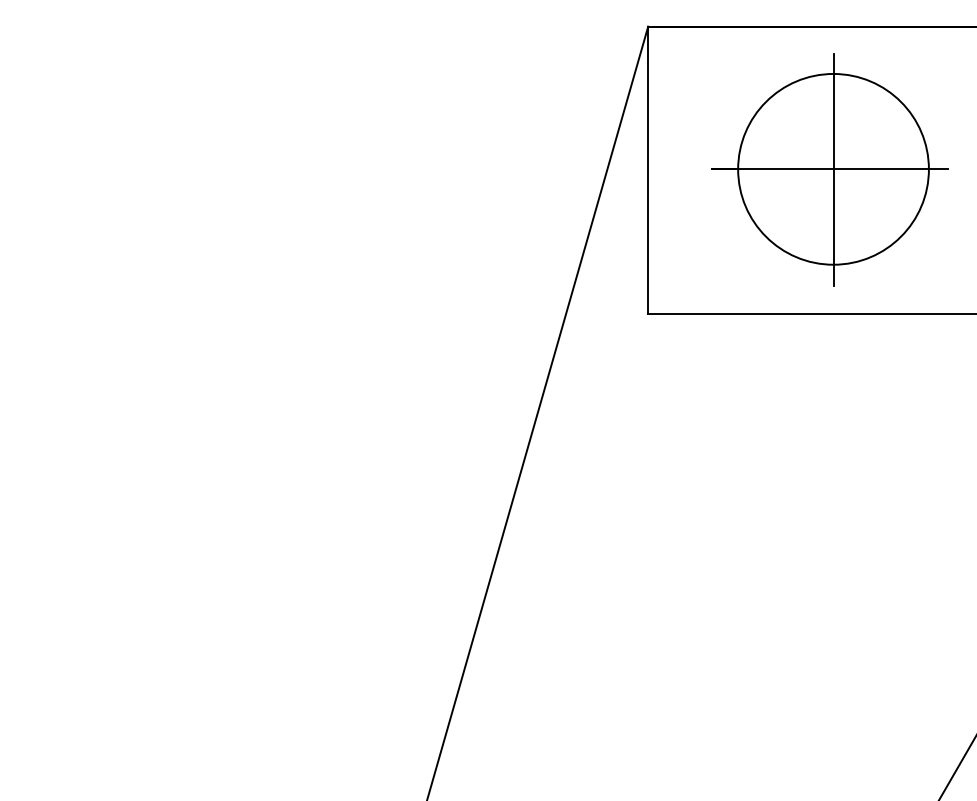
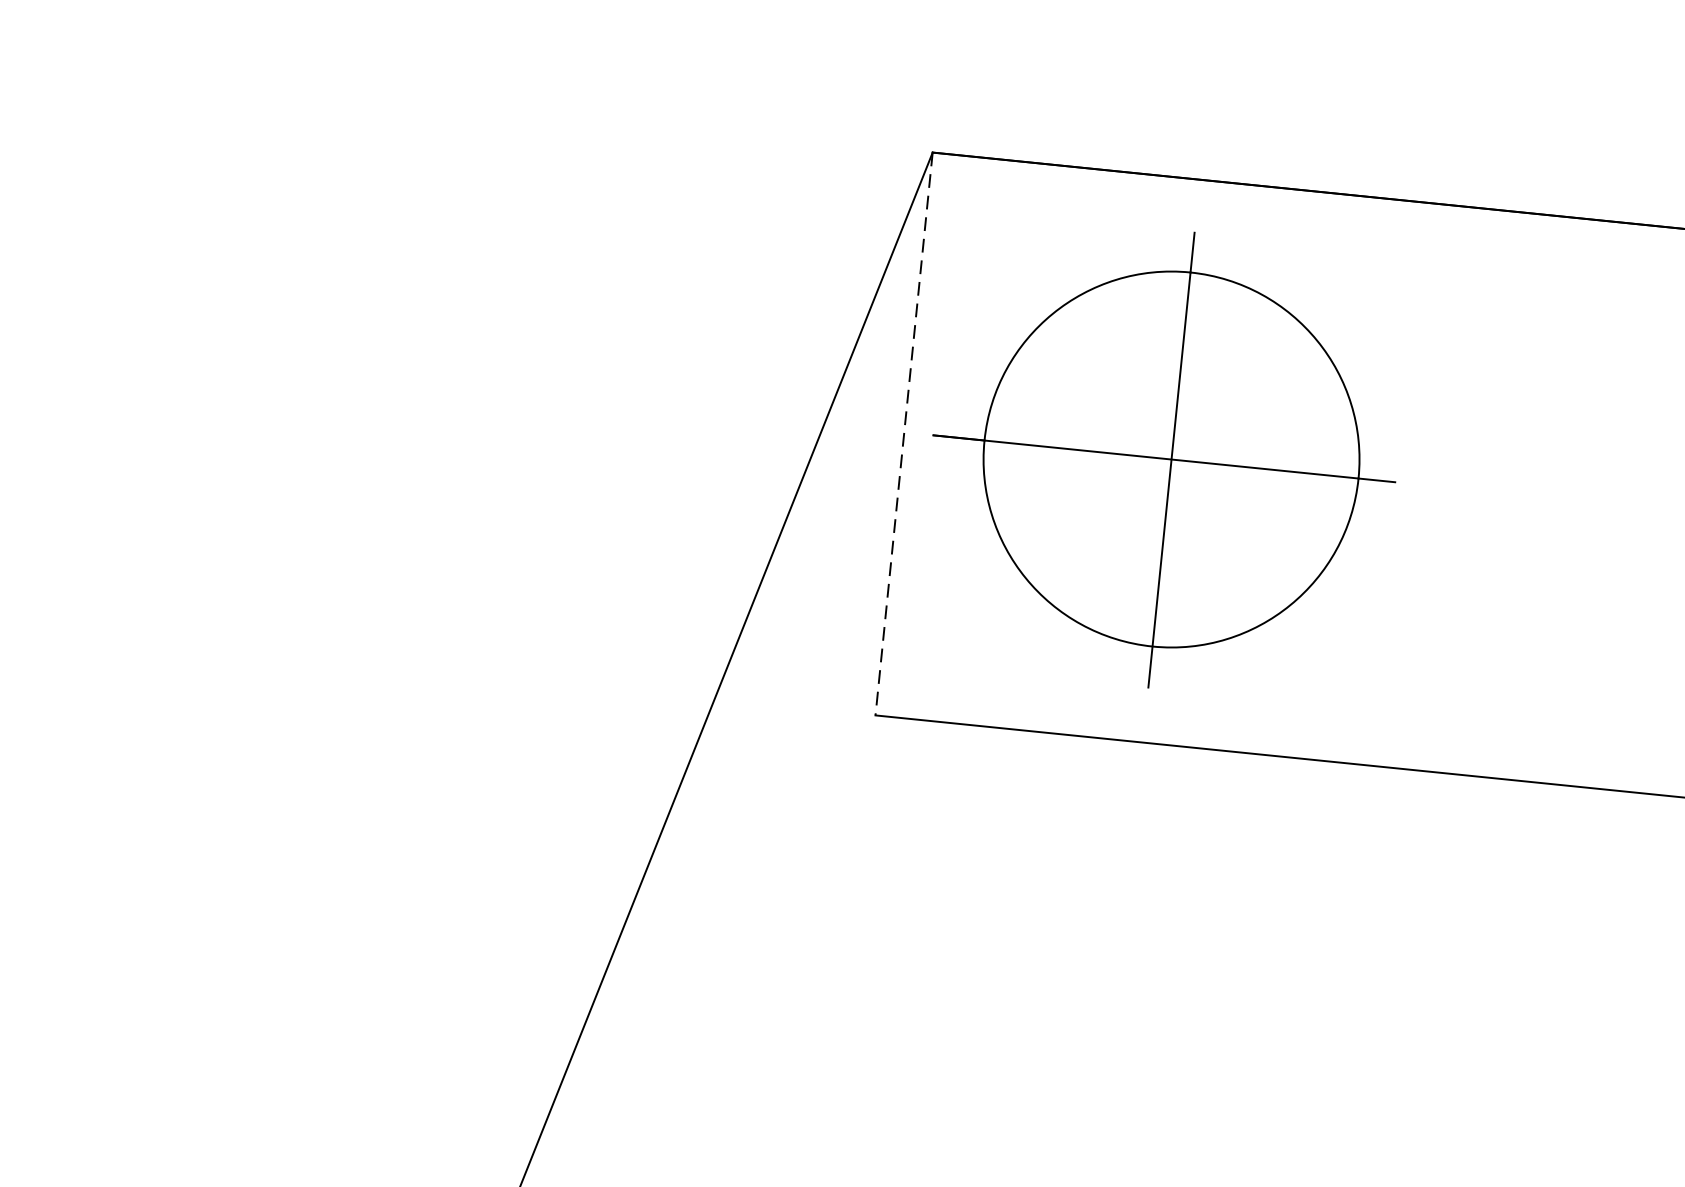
part: (829, 169) -> (1163, 459), moved
line: (648, 170) -> (904, 434), solid -> dashed

